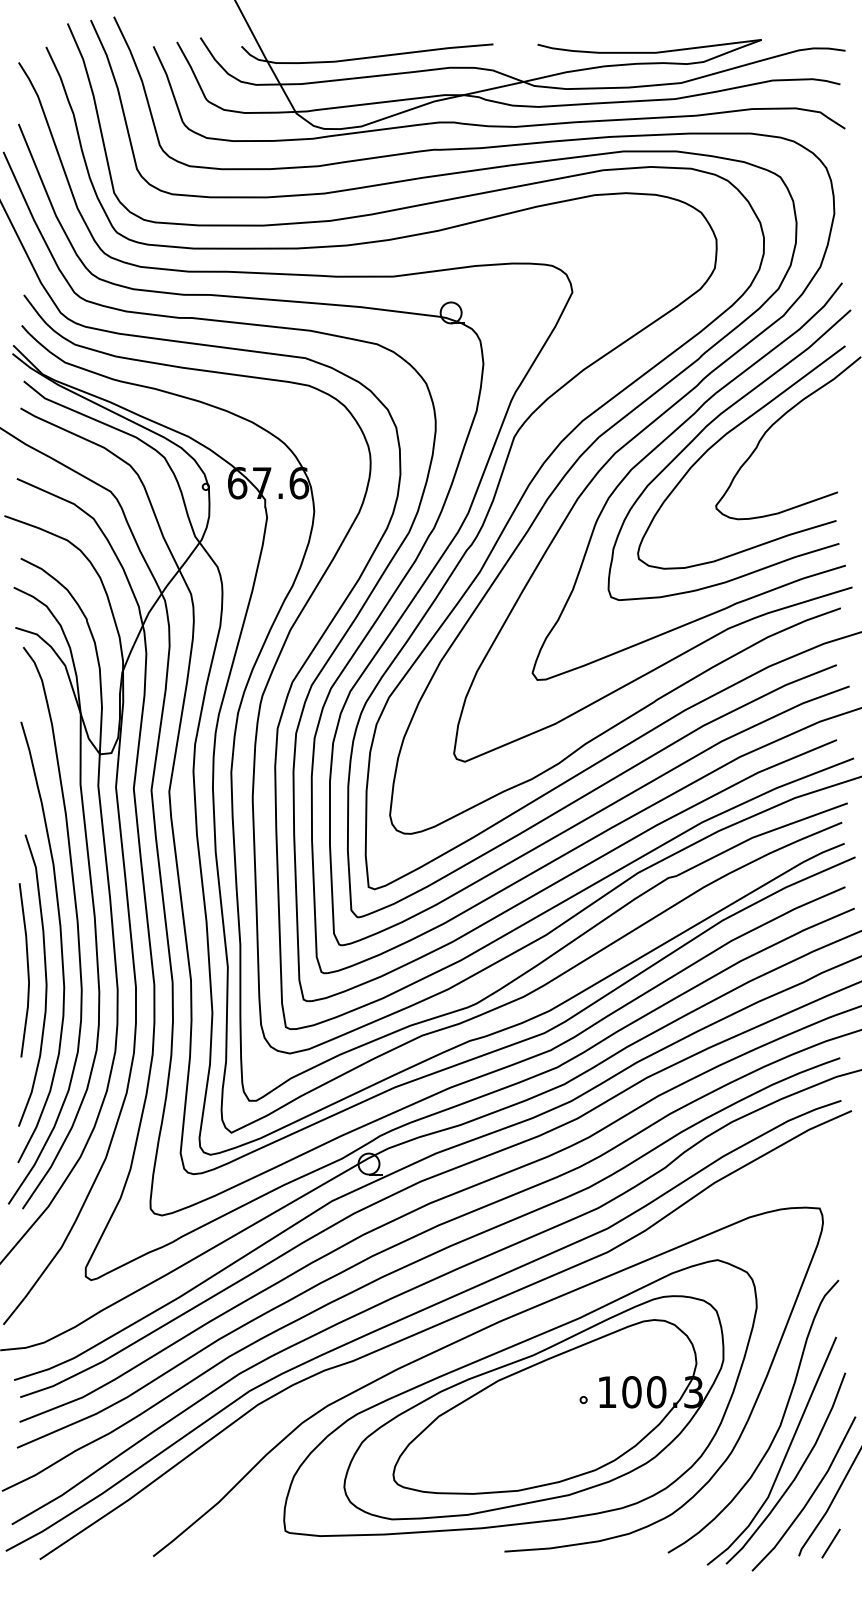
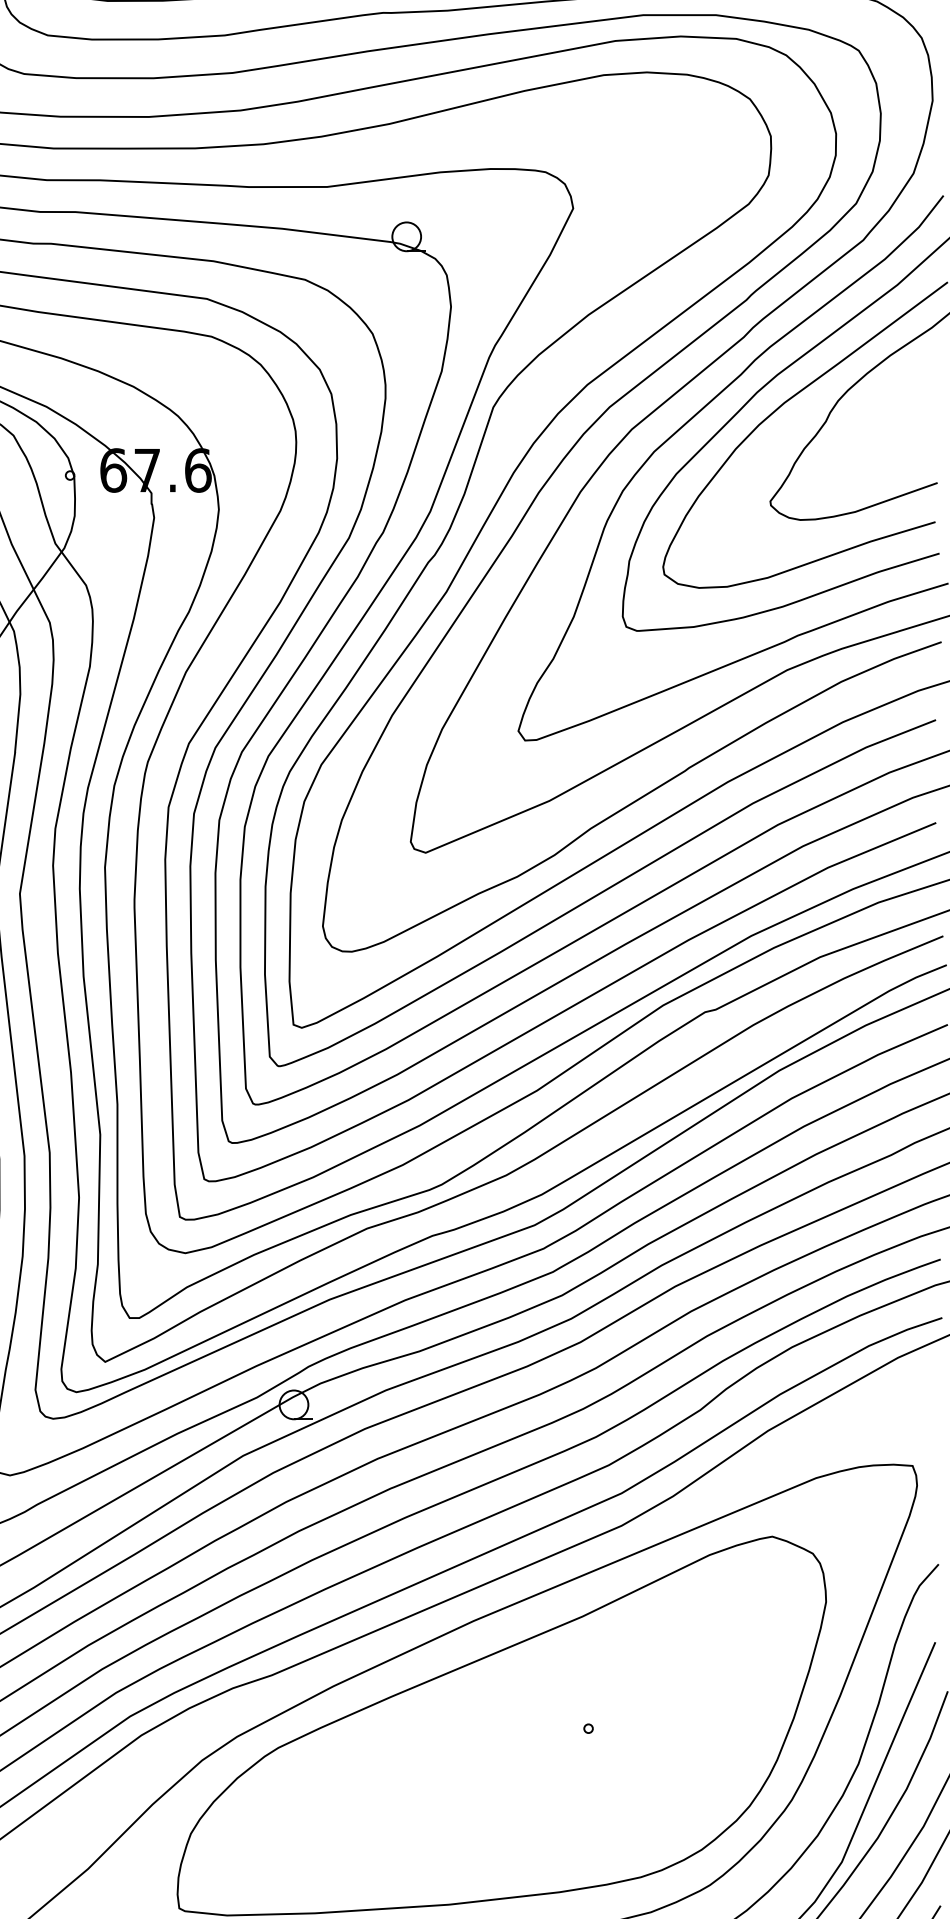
part: (533, 1407) -> (519, 1738), removed

